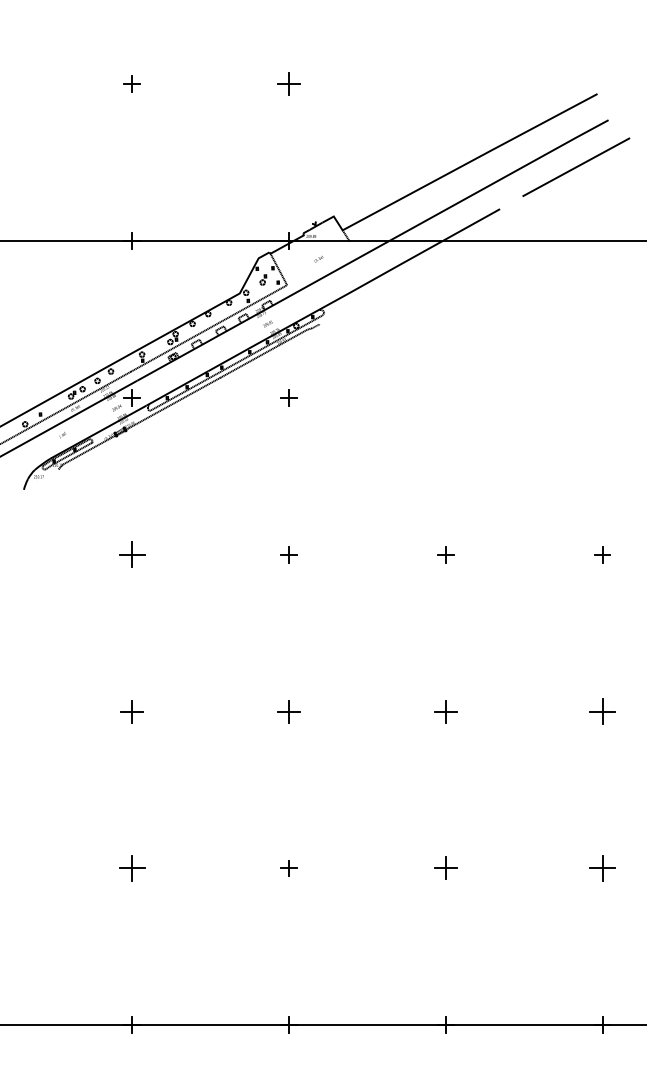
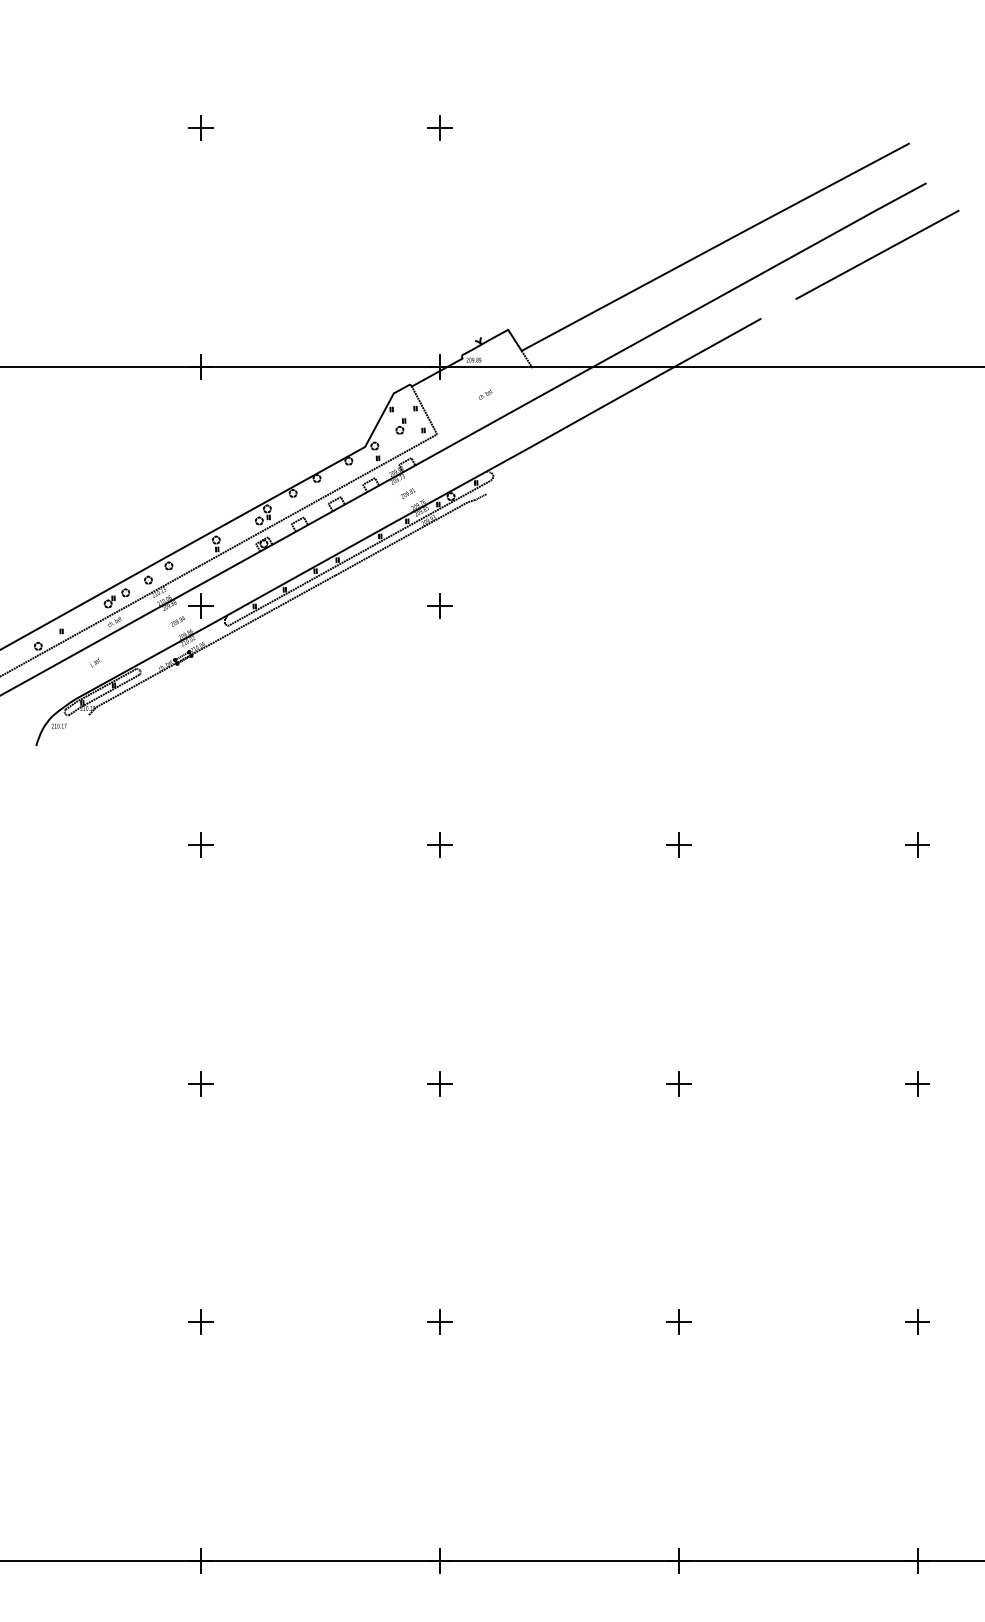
part: (288, 83) -> (439, 127), size x0.71
part: (131, 554) -> (200, 844), size x0.62
part: (131, 711) -> (200, 1083), size x0.71
part: (288, 711) -> (439, 1083), size x0.71
part: (445, 711) -> (678, 1083), size x0.71
part: (602, 711) -> (917, 1083), size x0.62
part: (131, 868) -> (200, 1322), size x0.62
part: (445, 868) -> (678, 1322), size x0.71
part: (602, 868) -> (917, 1322), size x0.62

